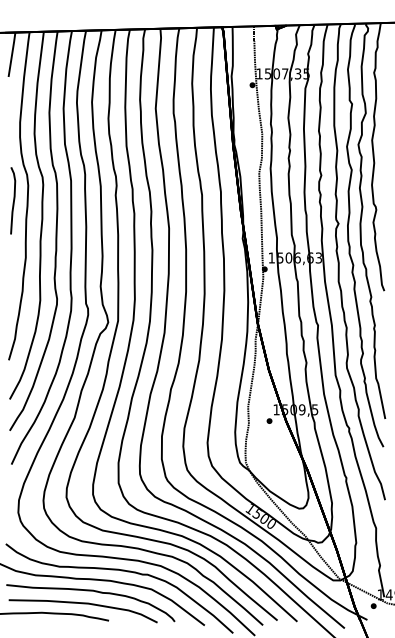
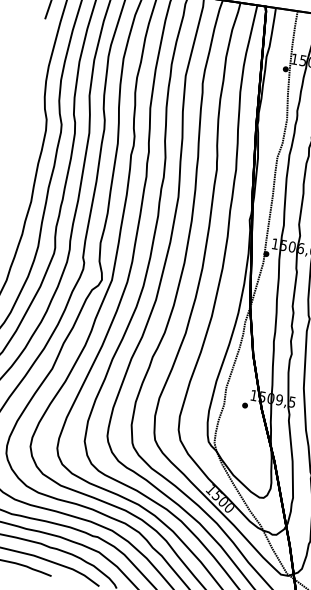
curve: (13, 200) -> (28, 142), removed

